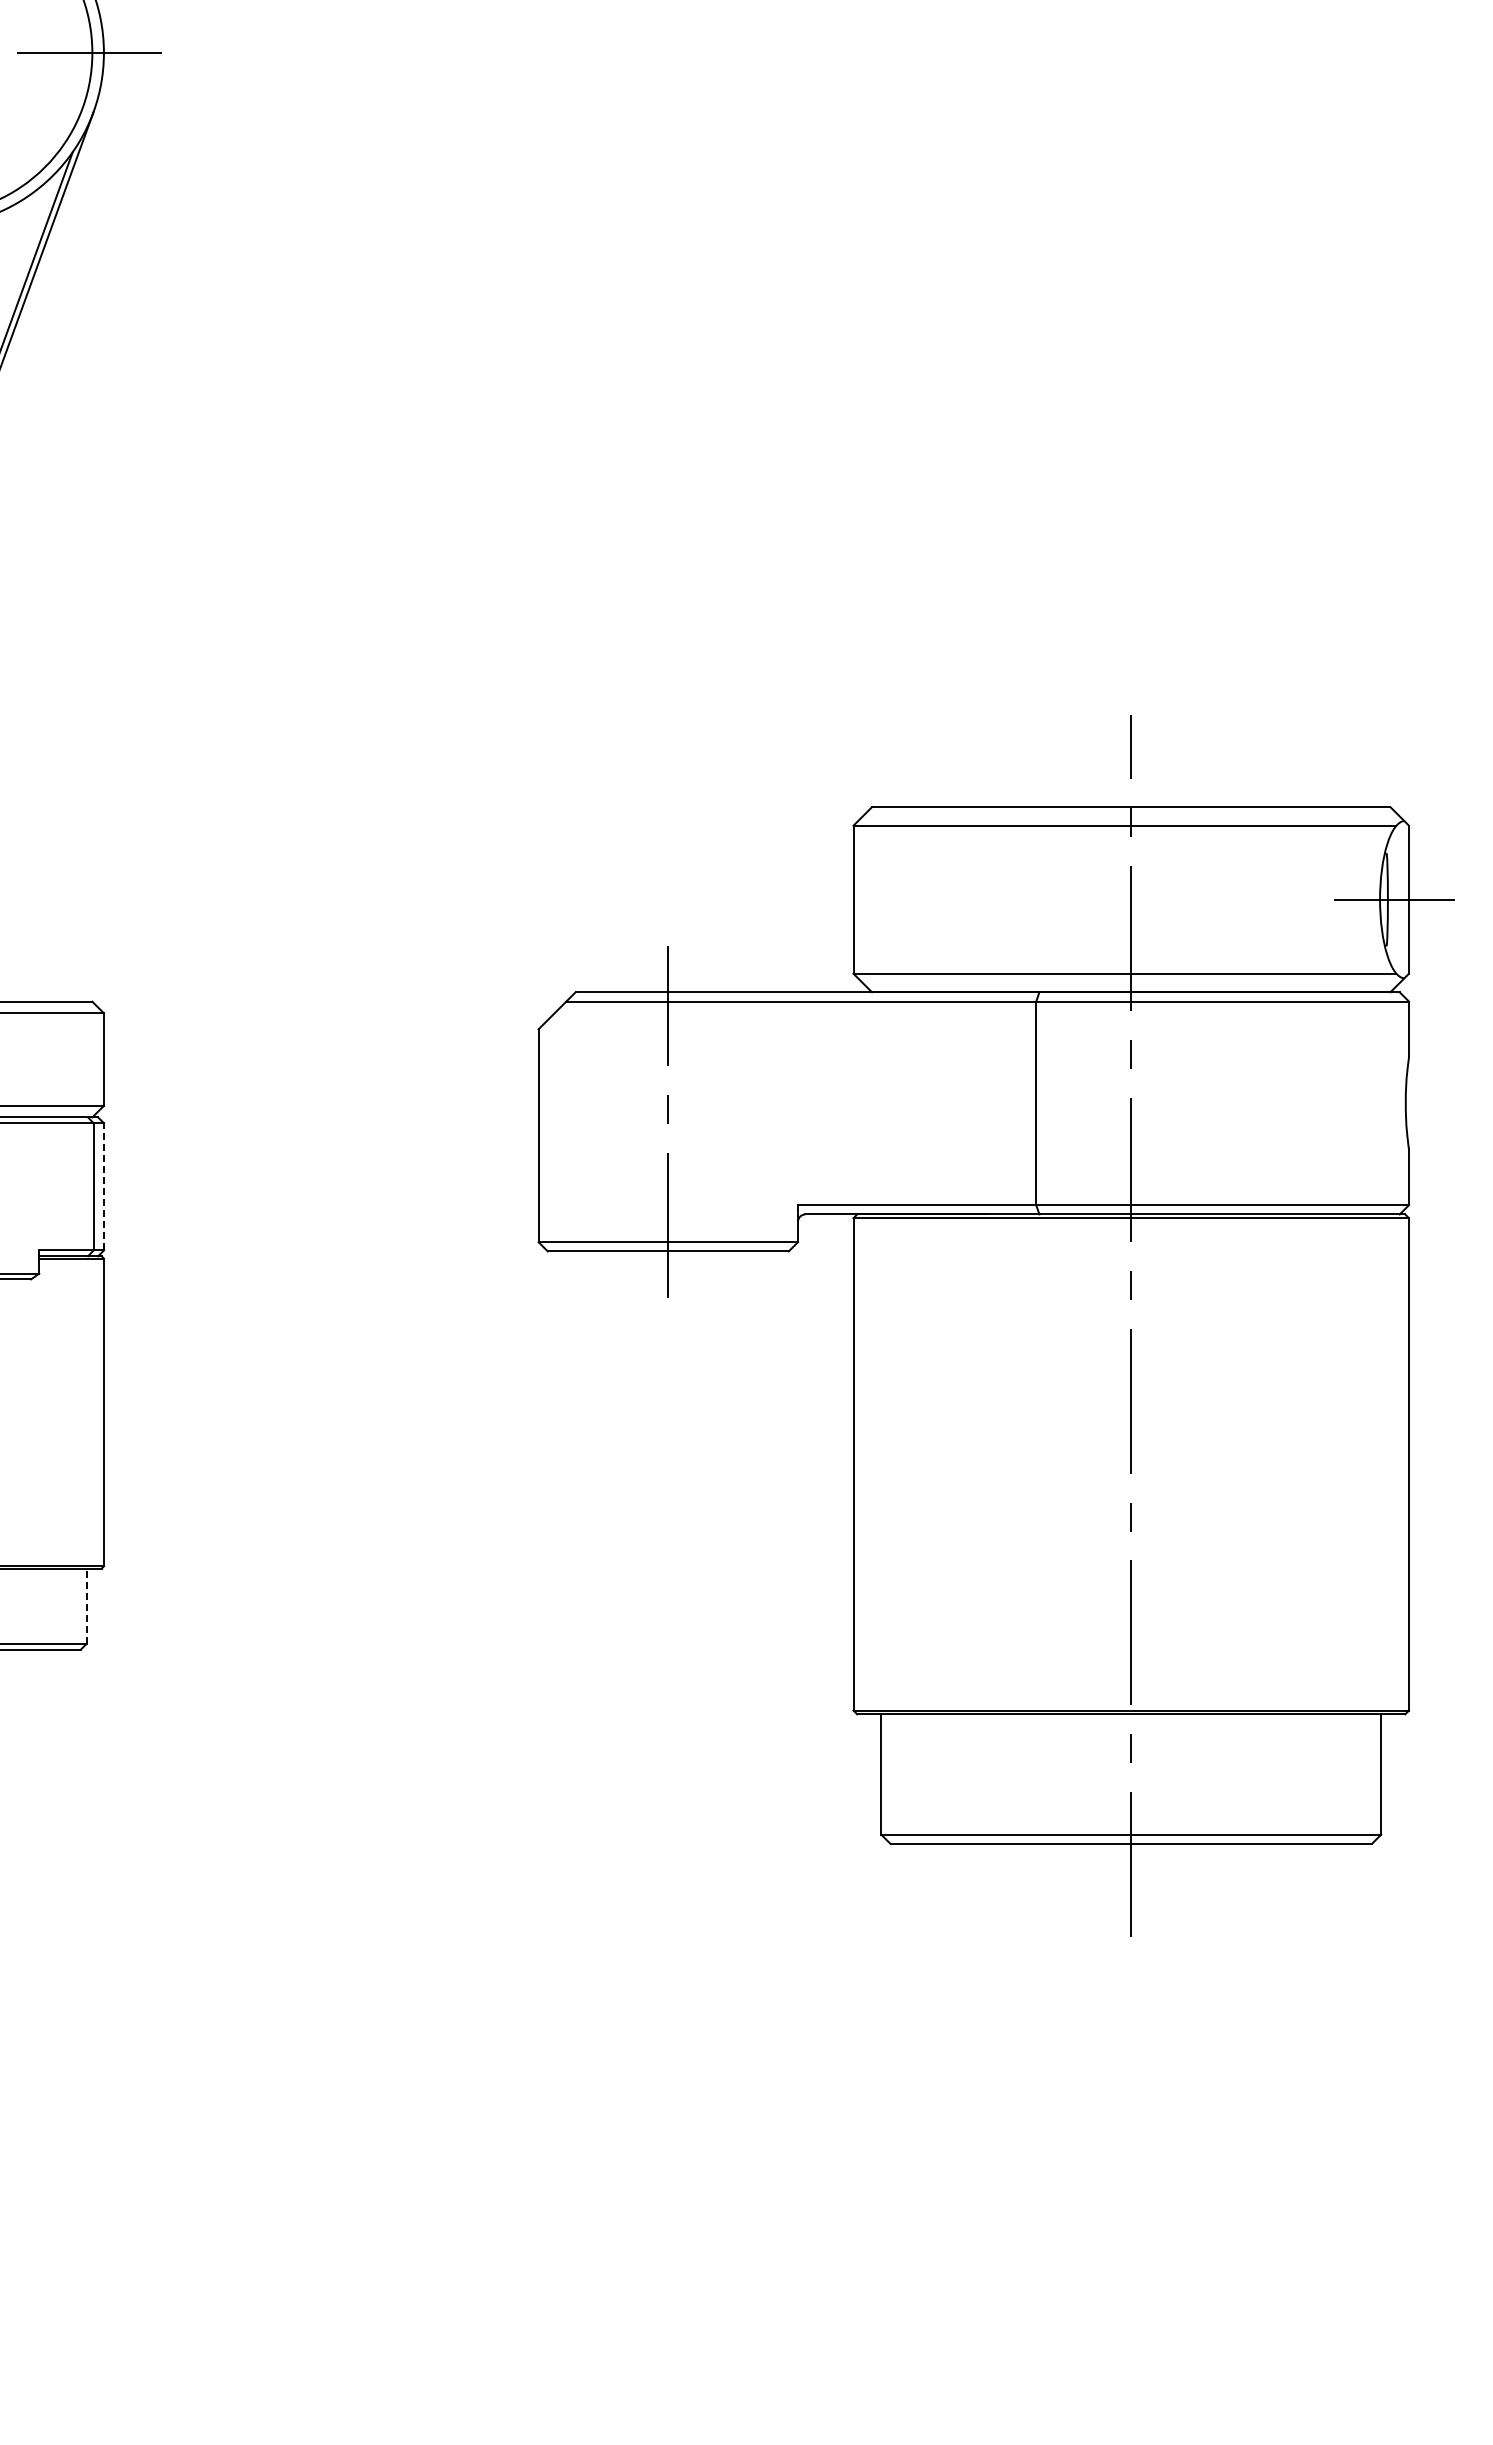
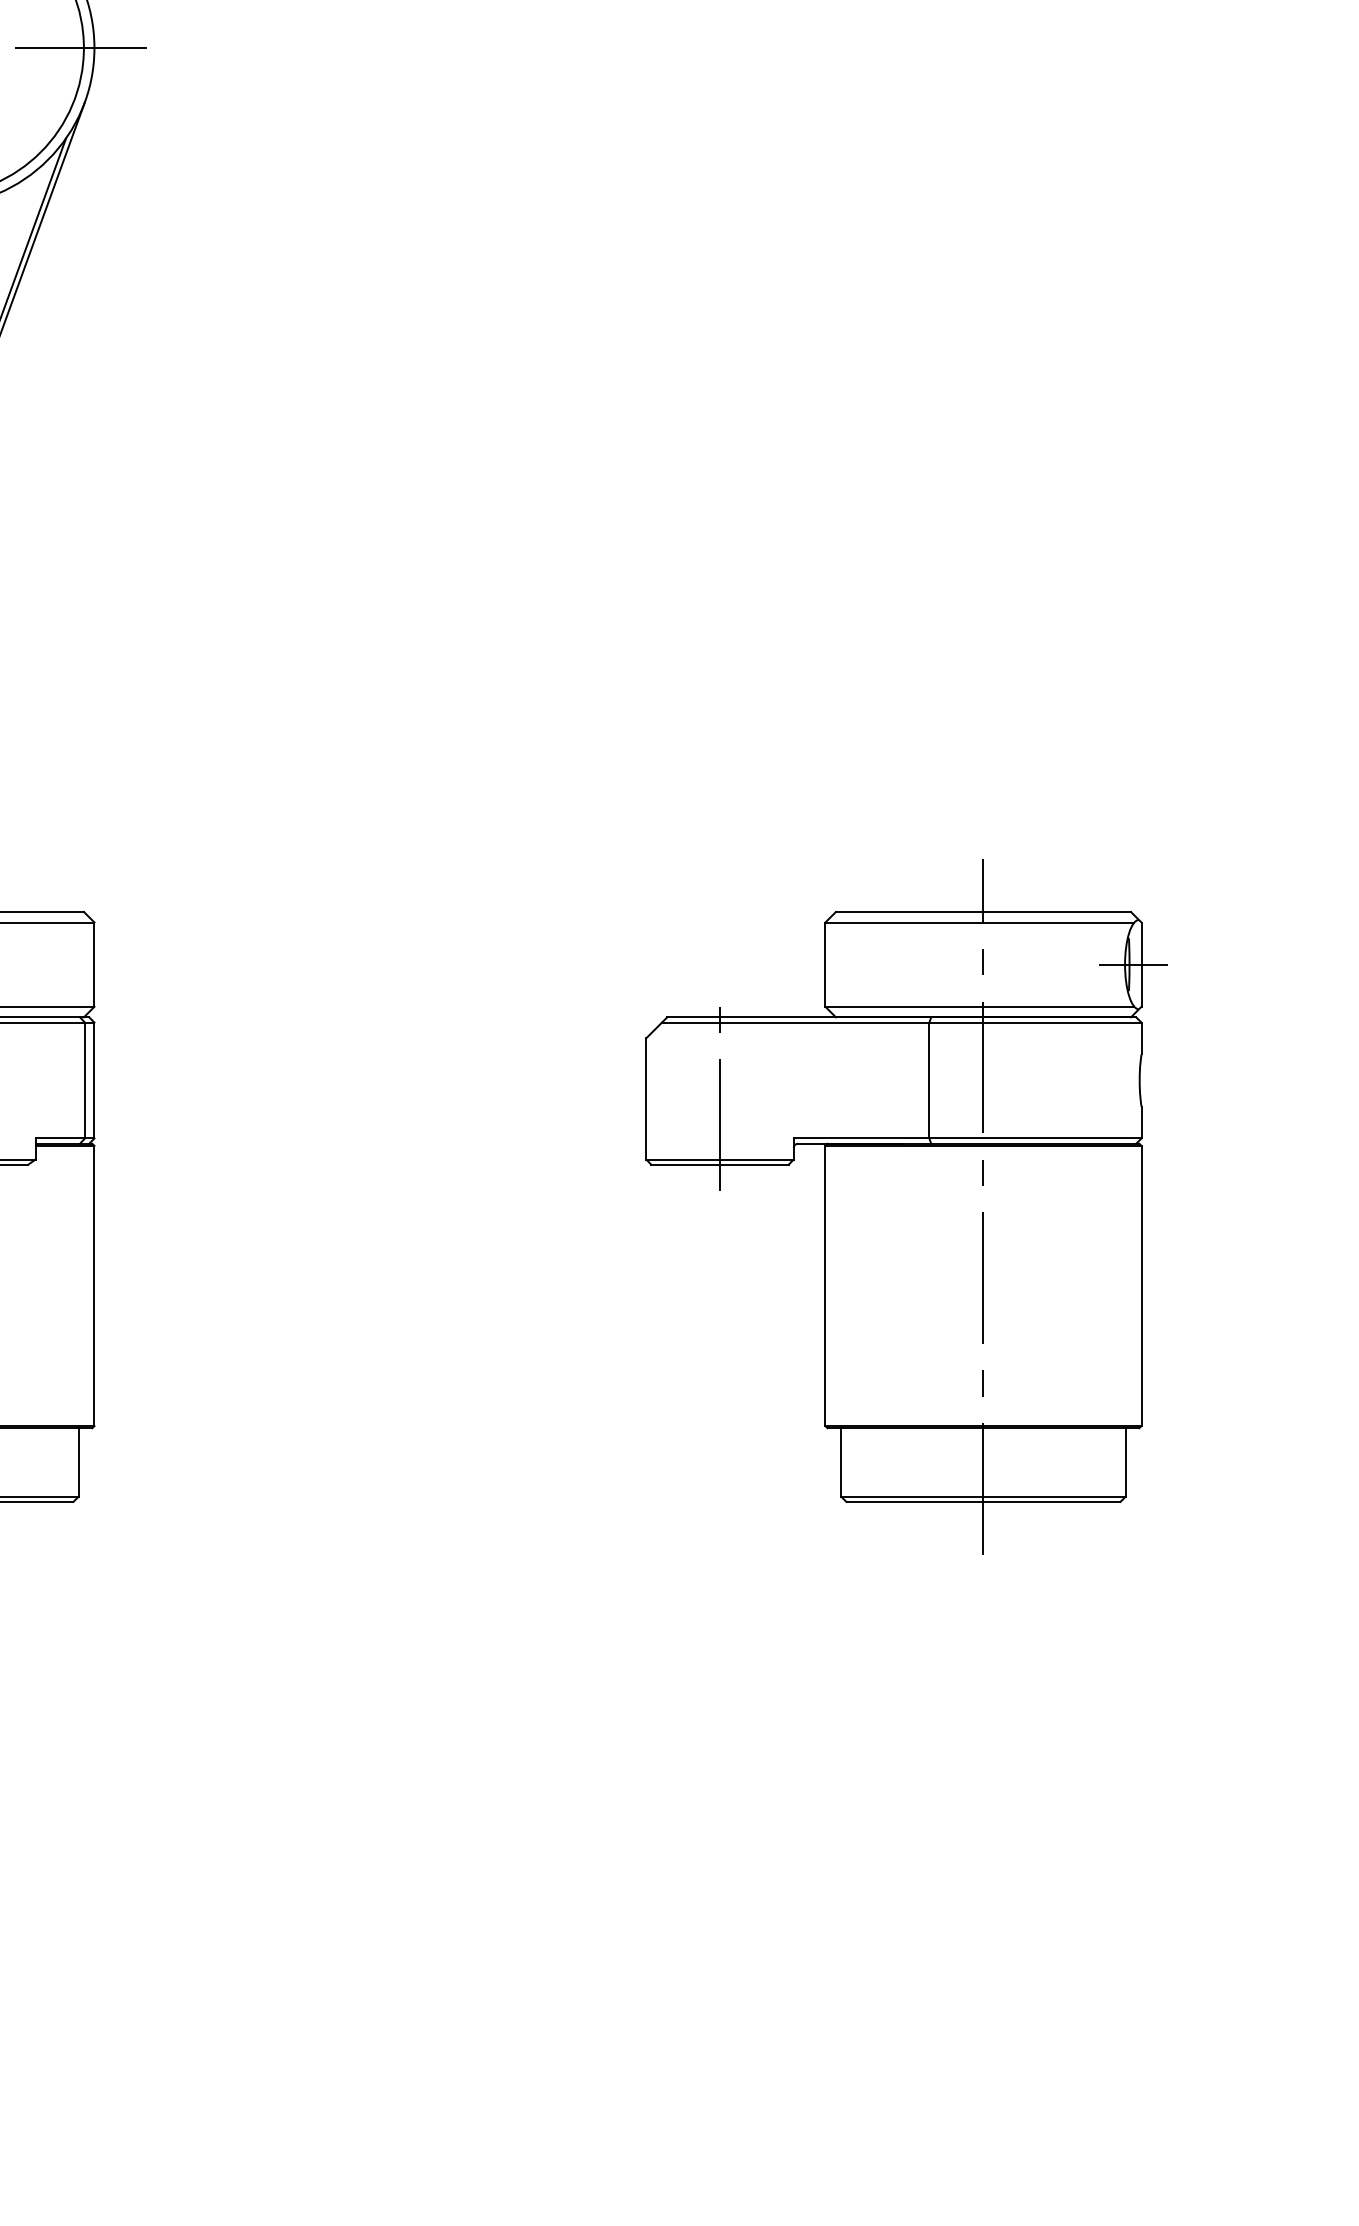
line: (103, 1186) -> (94, 1080), dashed -> solid
part: (995, 1325) -> (906, 1206), size x0.62
line: (86, 1606) -> (78, 1462), dashed -> solid

